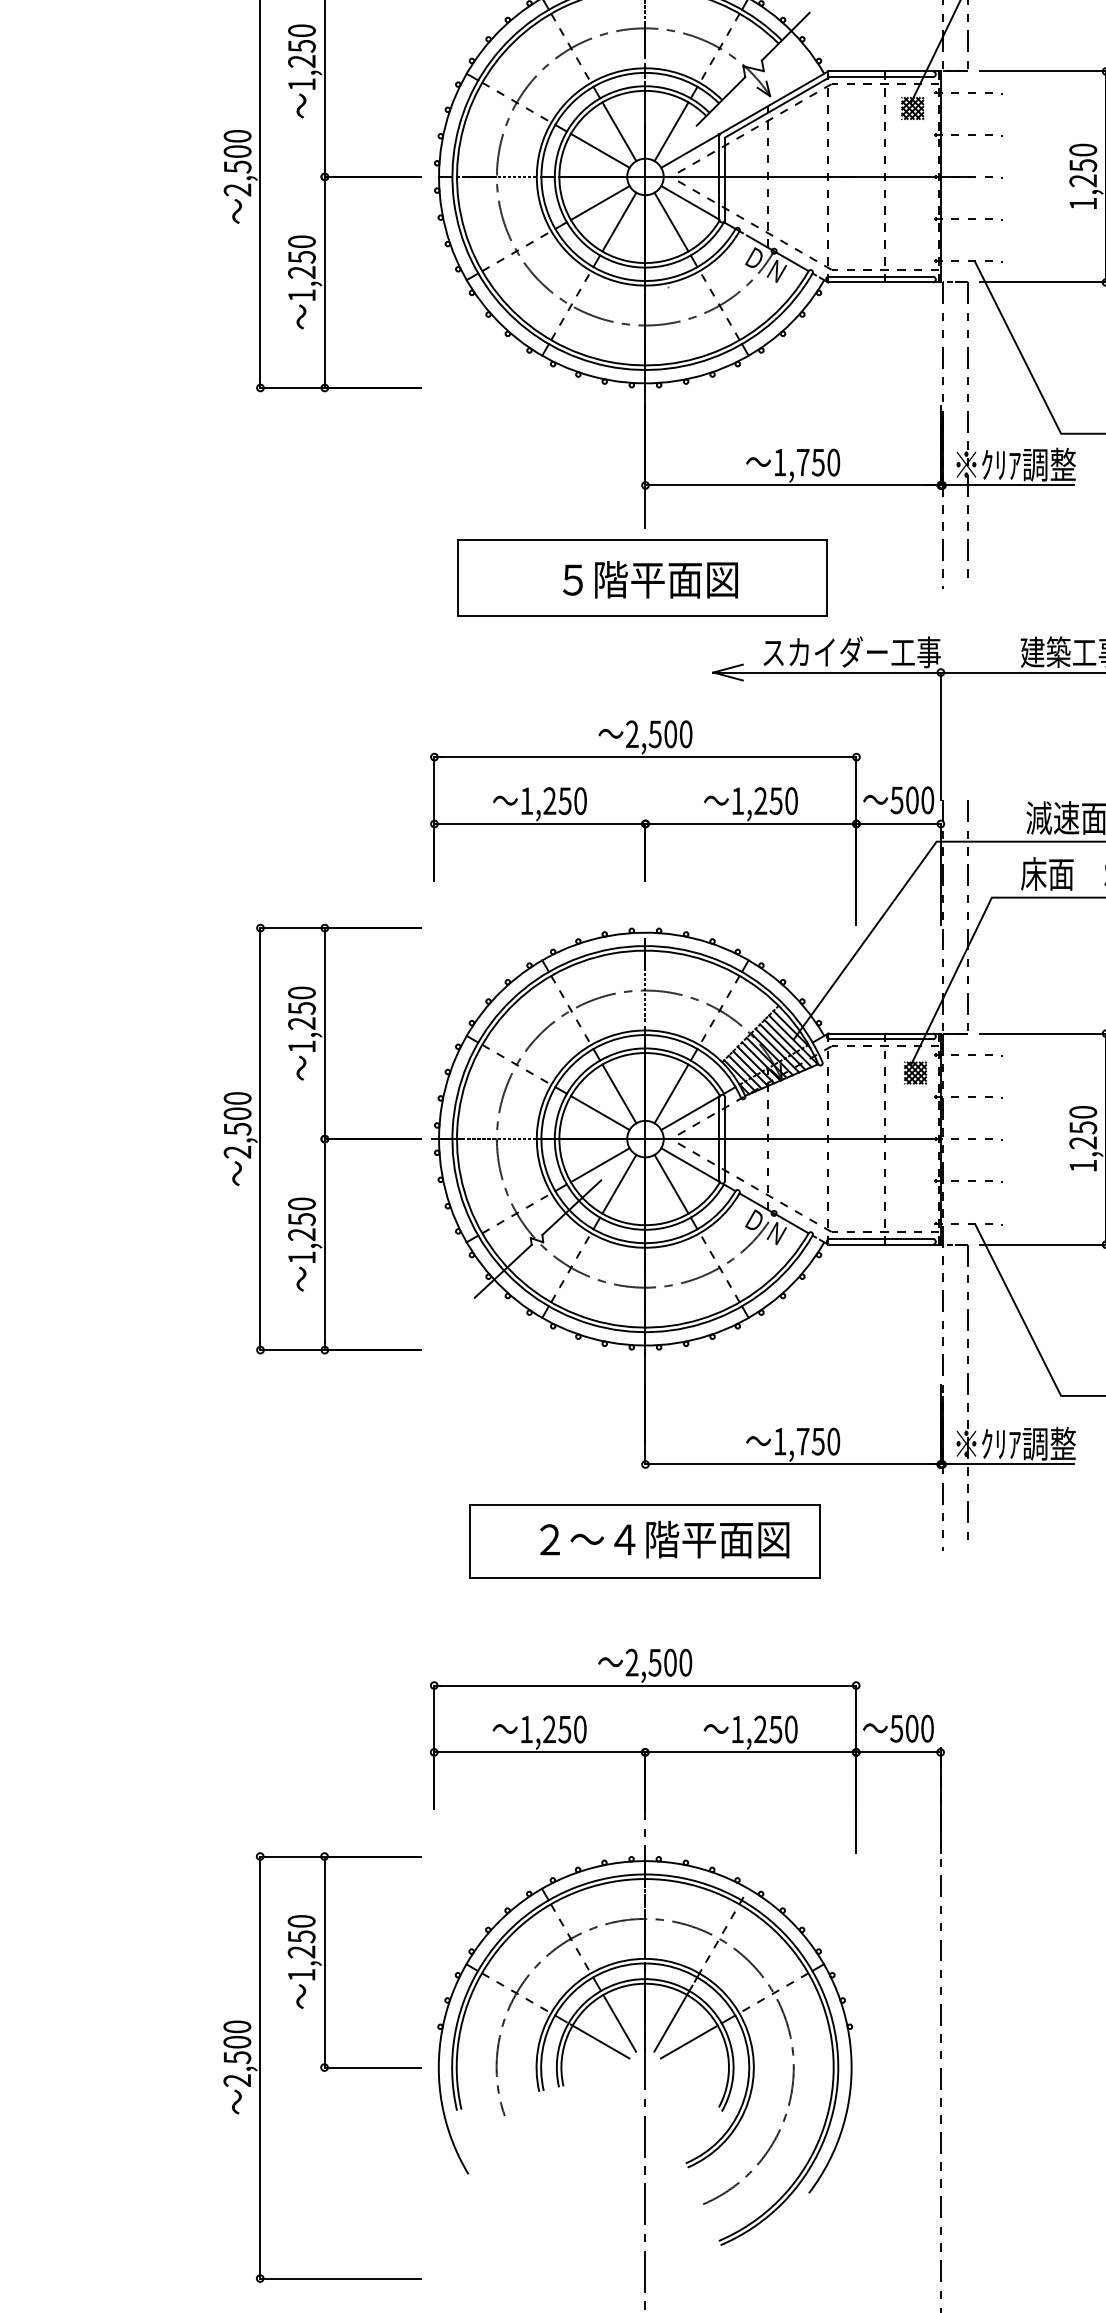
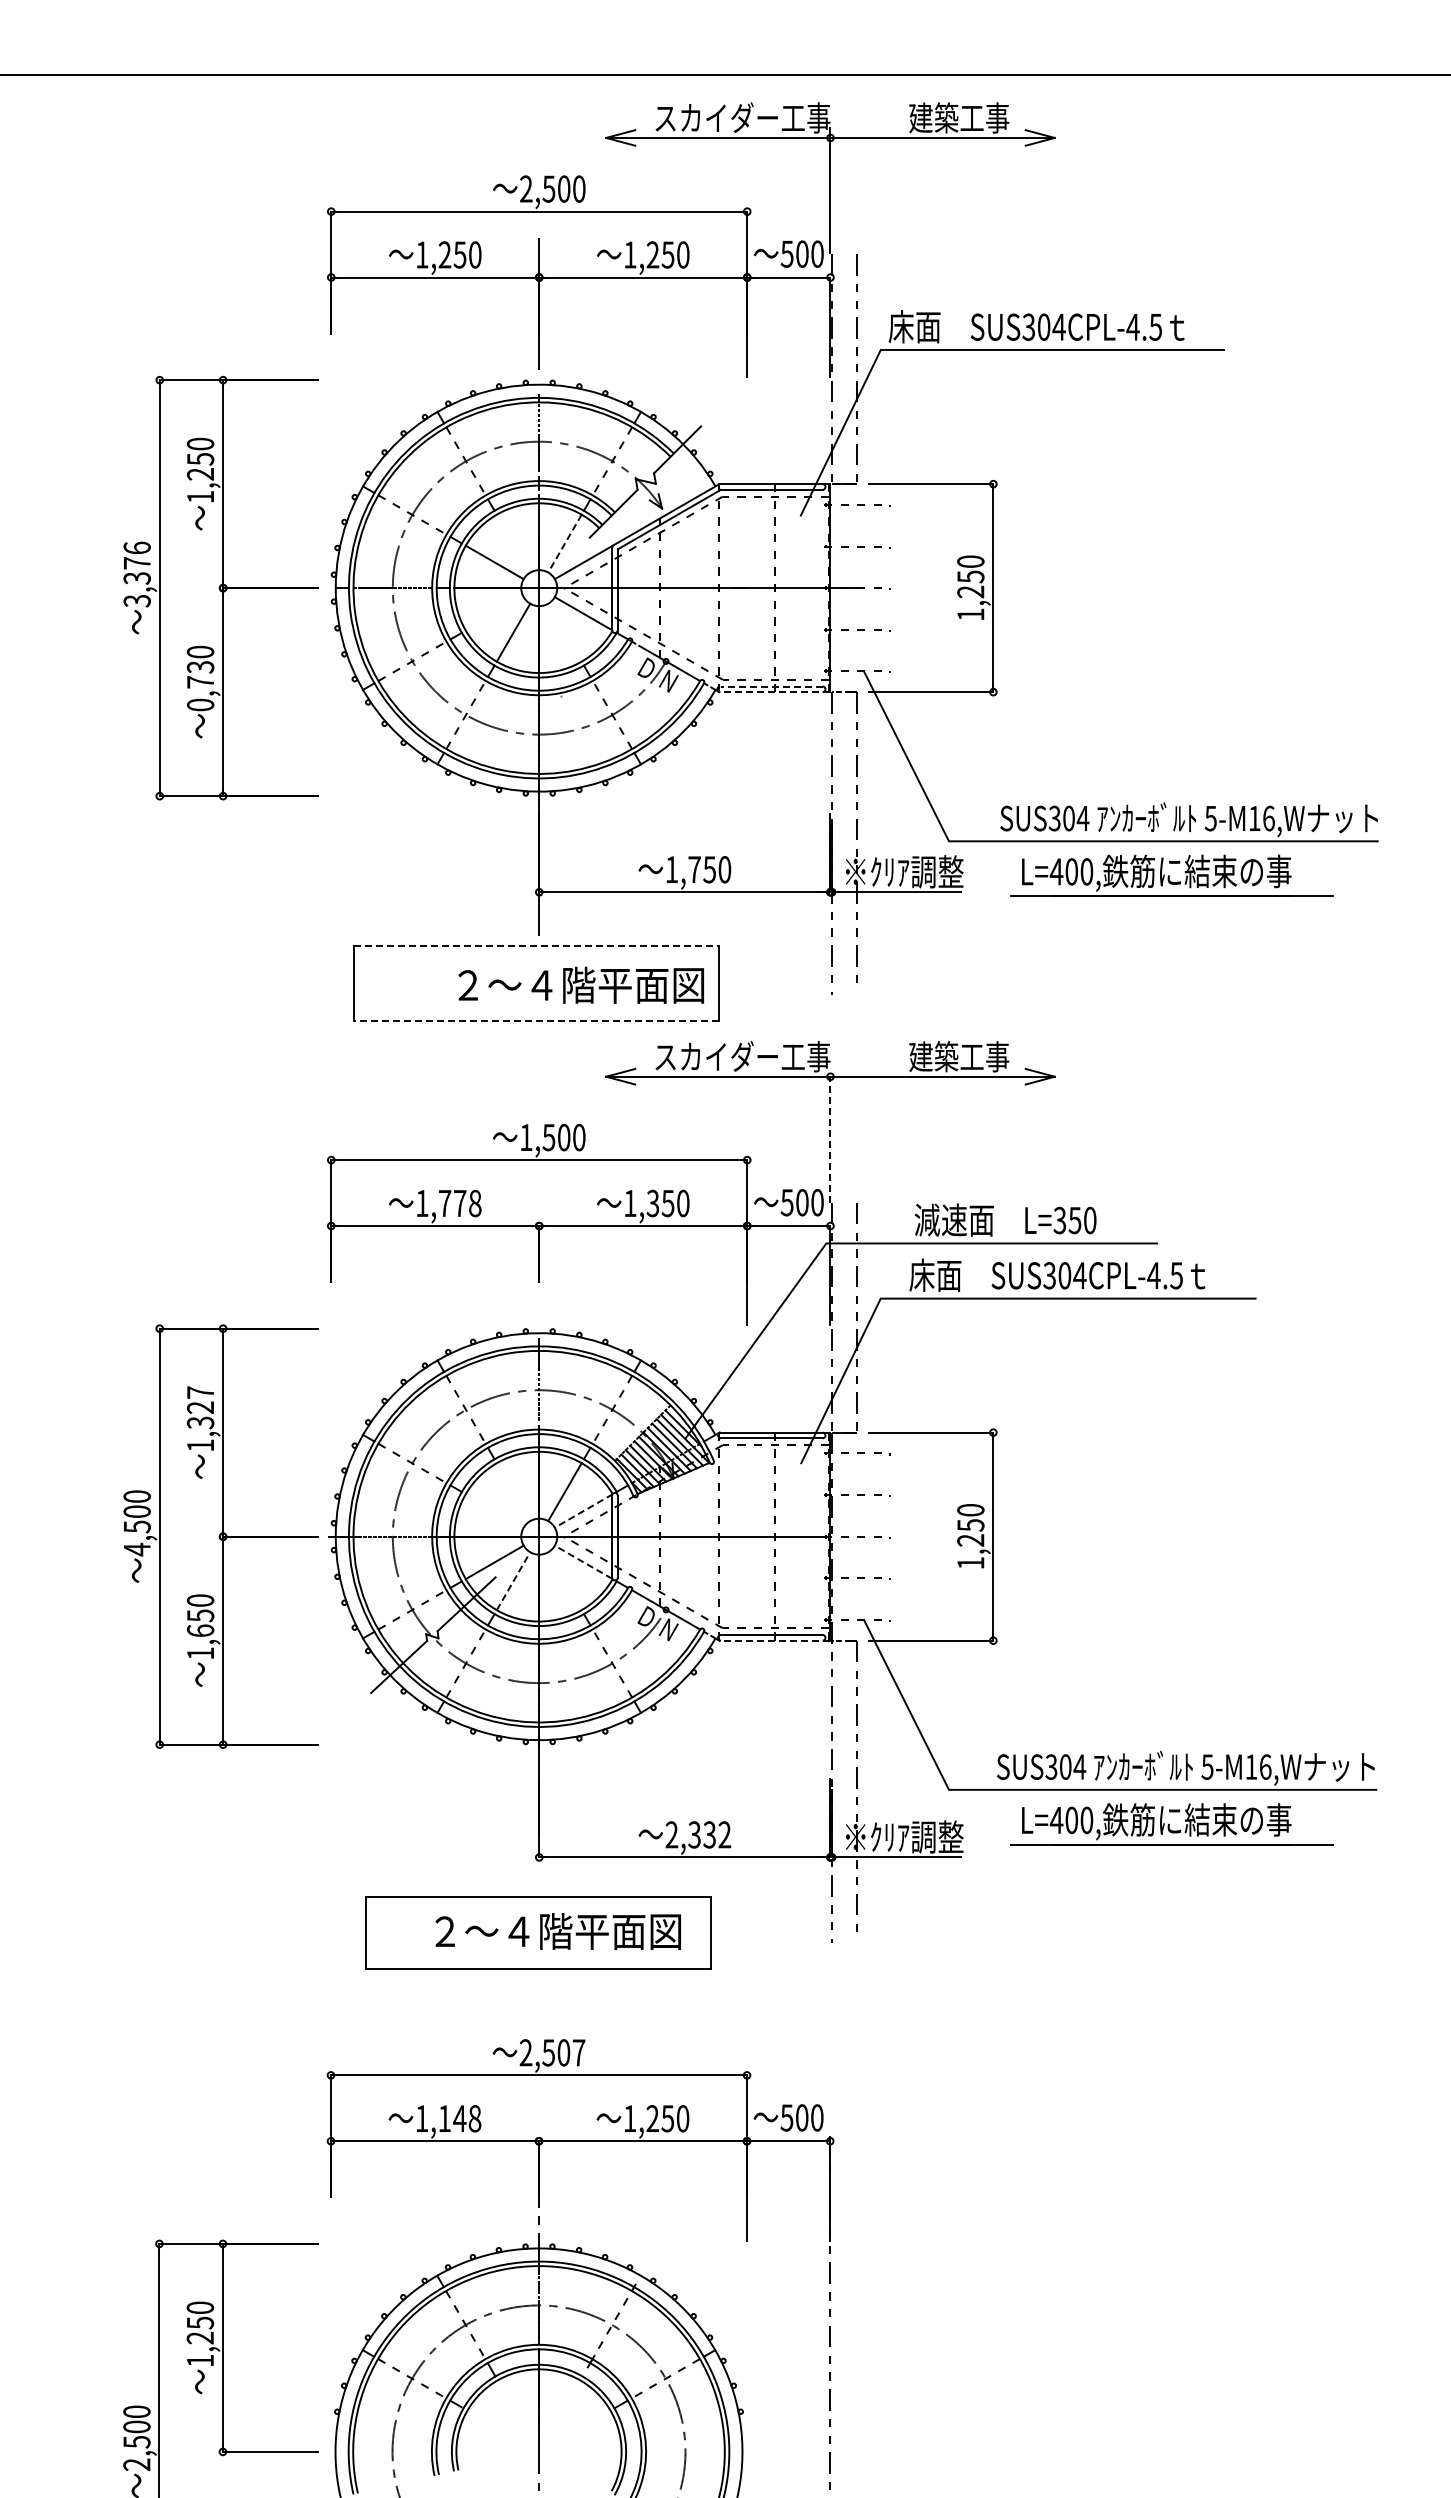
hatch: (912, 108) -> (802, 520), removed
line: (619, 131) -> (513, 543), removed
line: (671, 132) -> (564, 544), solid -> dashed
text: (236, 163) -> (136, 574), 2,500 -> 3,376
line: (600, 202) -> (494, 613), removed
line: (671, 221) -> (564, 632), removed
text: (301, 276) -> (200, 686), 1,250 -> 0,730
line: (881, 276) -> (771, 686), solid -> dashed
line: (884, 282) -> (774, 692), solid -> dashed
line: (642, 539) -> (536, 945), solid -> dashed
text: (688, 578) -> (581, 984), ５階平面図 -> ２～４階平面図
line: (641, 615) -> (535, 1020), solid -> dashed
text: (632, 733) -> (526, 1136), 2,500 -> 1,500
line: (940, 736) -> (830, 1139), solid -> dashed
text: (564, 801) -> (459, 1203), 1,250 -> 1,778
text: (760, 801) -> (652, 1203), 1,250 -> 1,350
text: (301, 1008) -> (200, 1407), 1,250 -> 1,327
hatch: (915, 1073) -> (805, 1471), removed
line: (619, 1094) -> (513, 1492), removed
line: (600, 1112) -> (494, 1510), removed
line: (690, 1113) -> (583, 1511), solid -> dashed
text: (236, 1152) -> (136, 1549), 2,500 -> 4,500
line: (690, 1164) -> (583, 1561), solid -> dashed
line: (619, 1183) -> (513, 1580), solid -> dashed
line: (671, 1184) -> (564, 1581), removed
text: (301, 1234) -> (200, 1630), 1,250 -> 1,650
line: (884, 1244) -> (774, 1640), solid -> dashed
text: (806, 1441) -> (698, 1834), 1,750 -> 2,332
text: (685, 1662) -> (578, 2052), 2,500 -> 2,507
text: (564, 1729) -> (459, 2118), 1,250 -> 1,148
line: (673, 2018) -> (566, 2403), removed
line: (619, 2023) -> (513, 2408), removed
line: (600, 2040) -> (494, 2425), removed
line: (689, 2041) -> (582, 2426), removed

